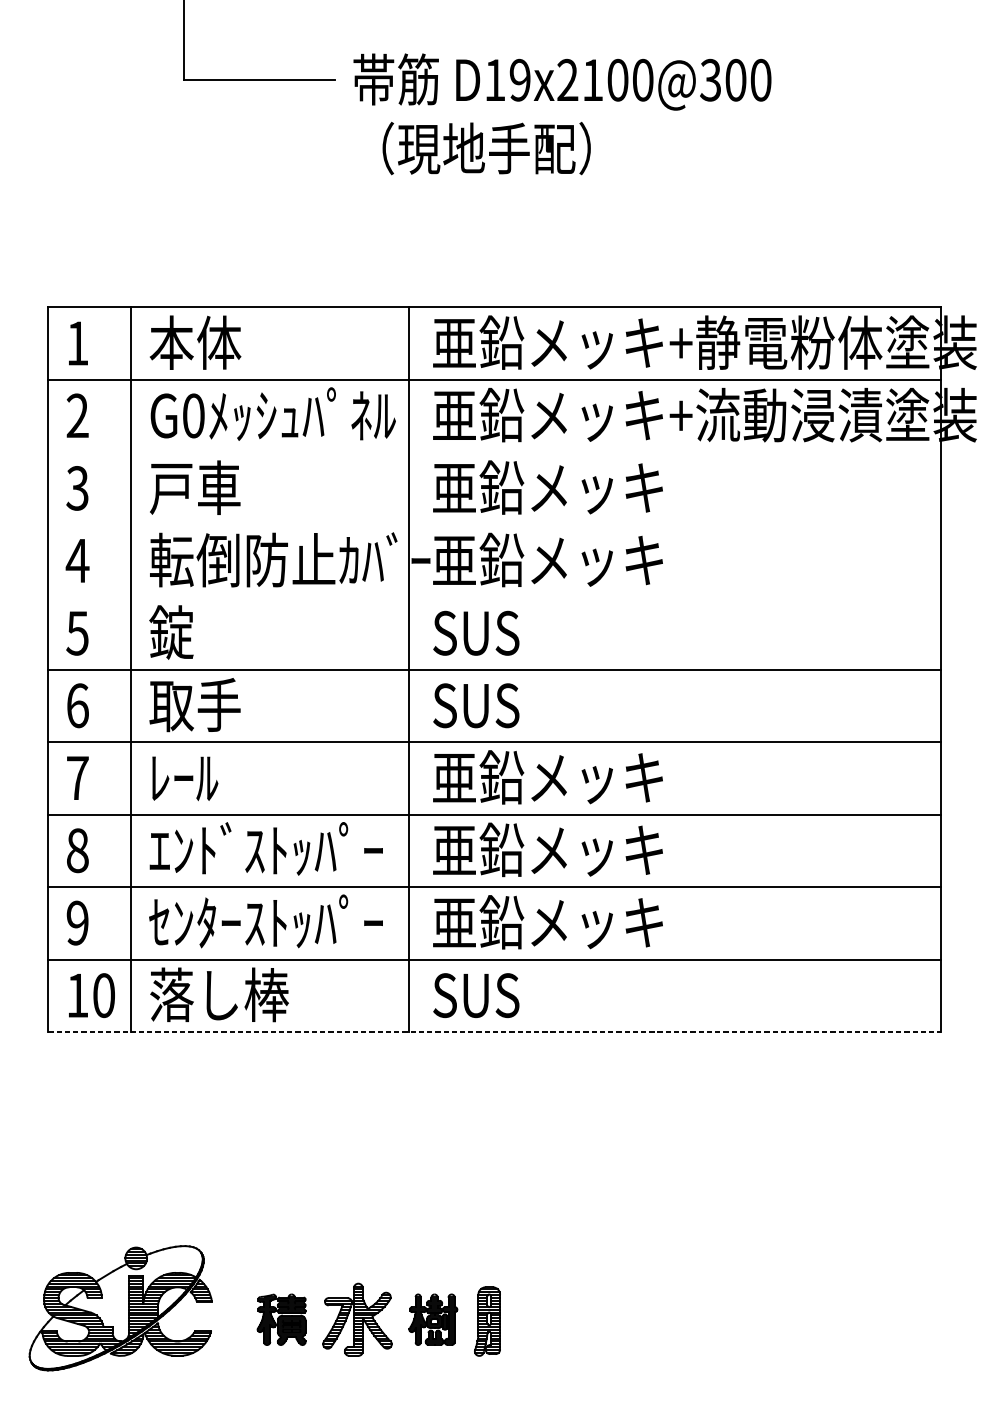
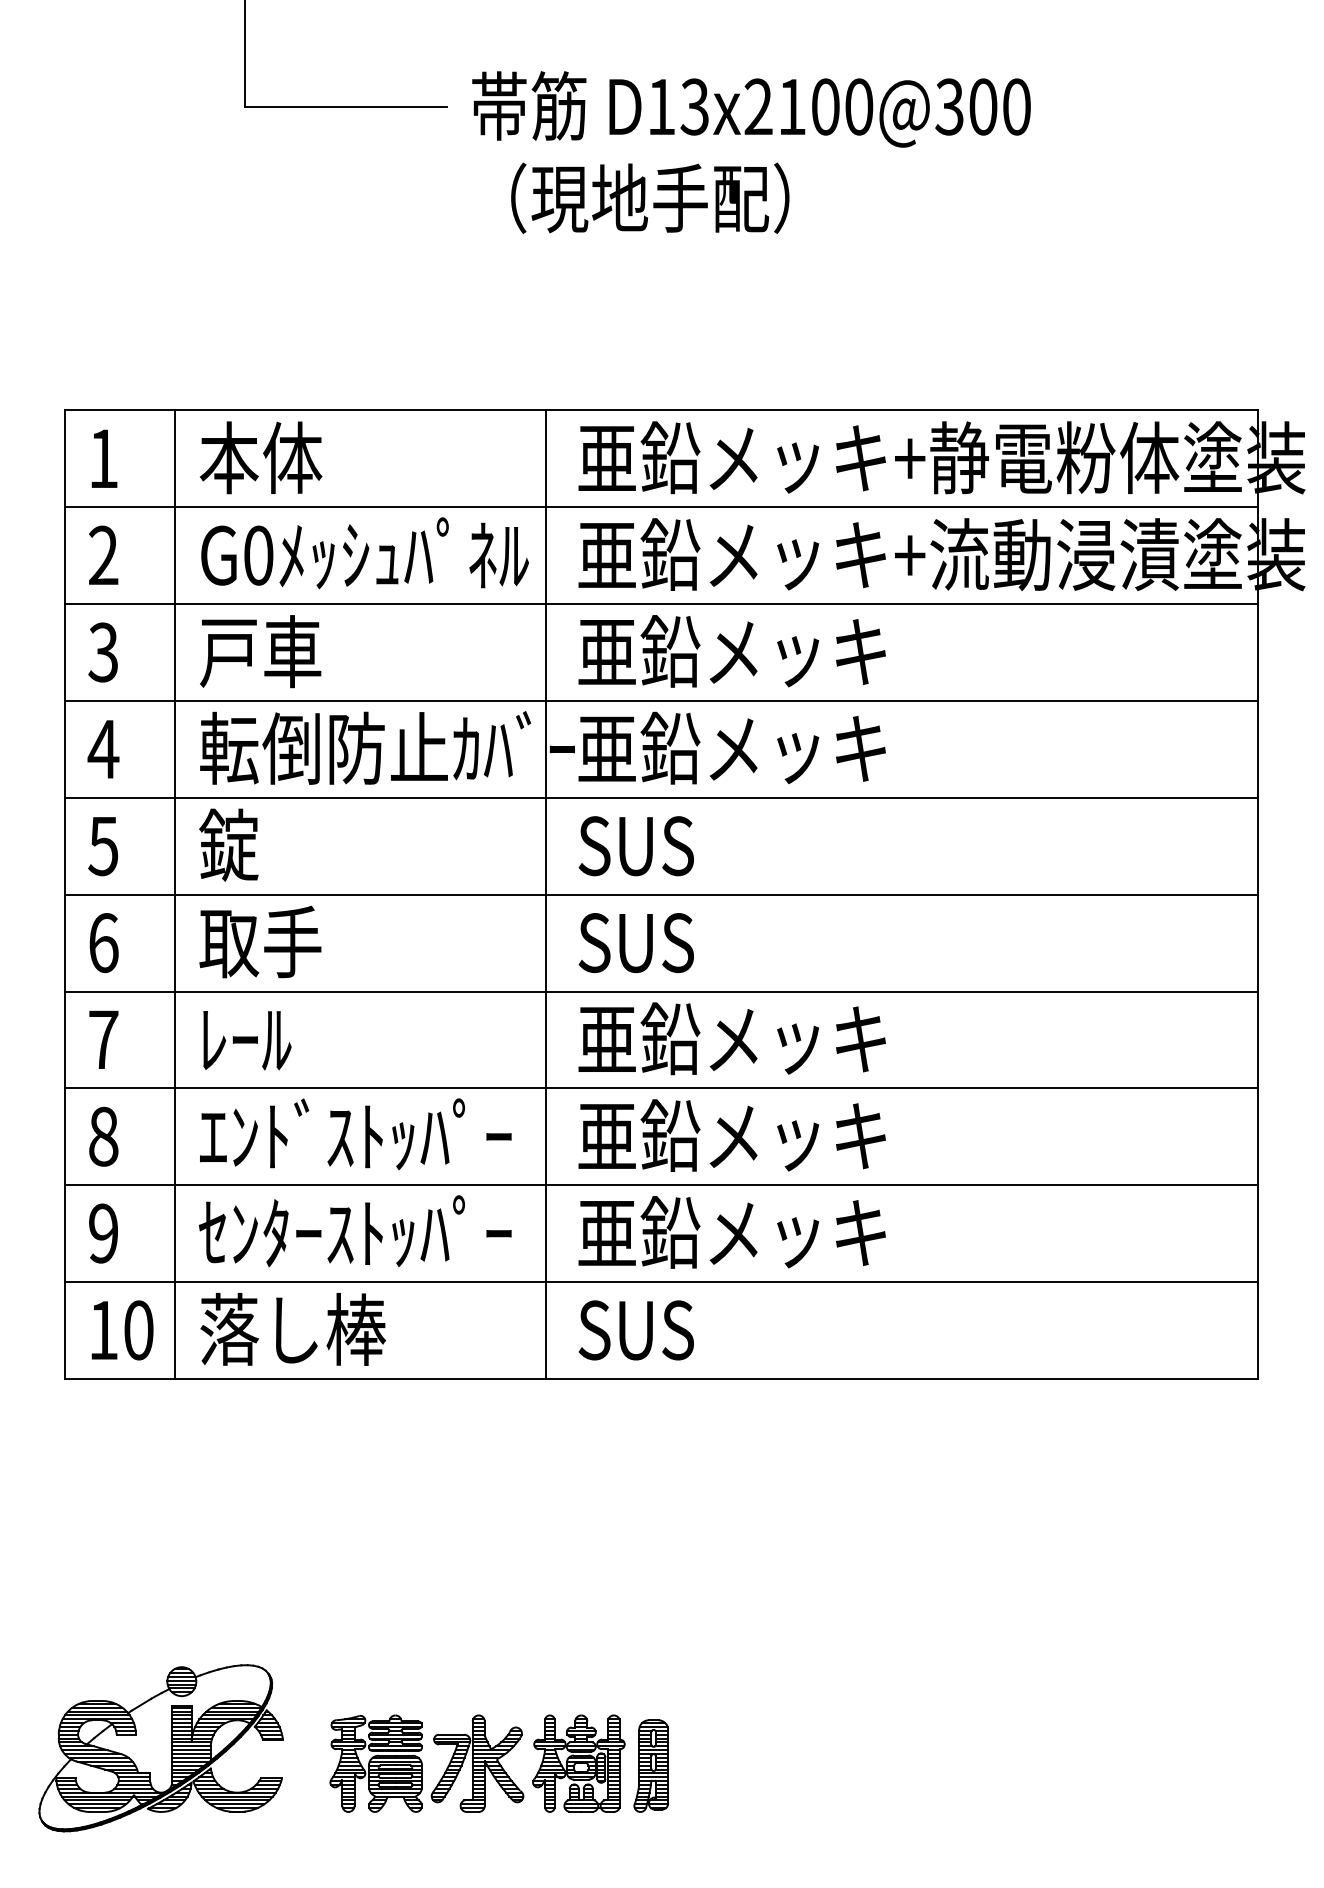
text: (519, 79) -> (694, 106), D19x2100@300 -> D13x2100@300
line: (494, 452) -> (660, 604), added
line: (494, 525) -> (660, 701), added
line: (494, 596) -> (660, 797), added
line: (495, 1032) -> (661, 1379), dashed -> solid
part: (281, 1319) -> (375, 1763), size x1.43
part: (433, 1319) -> (578, 1763), size x1.43

